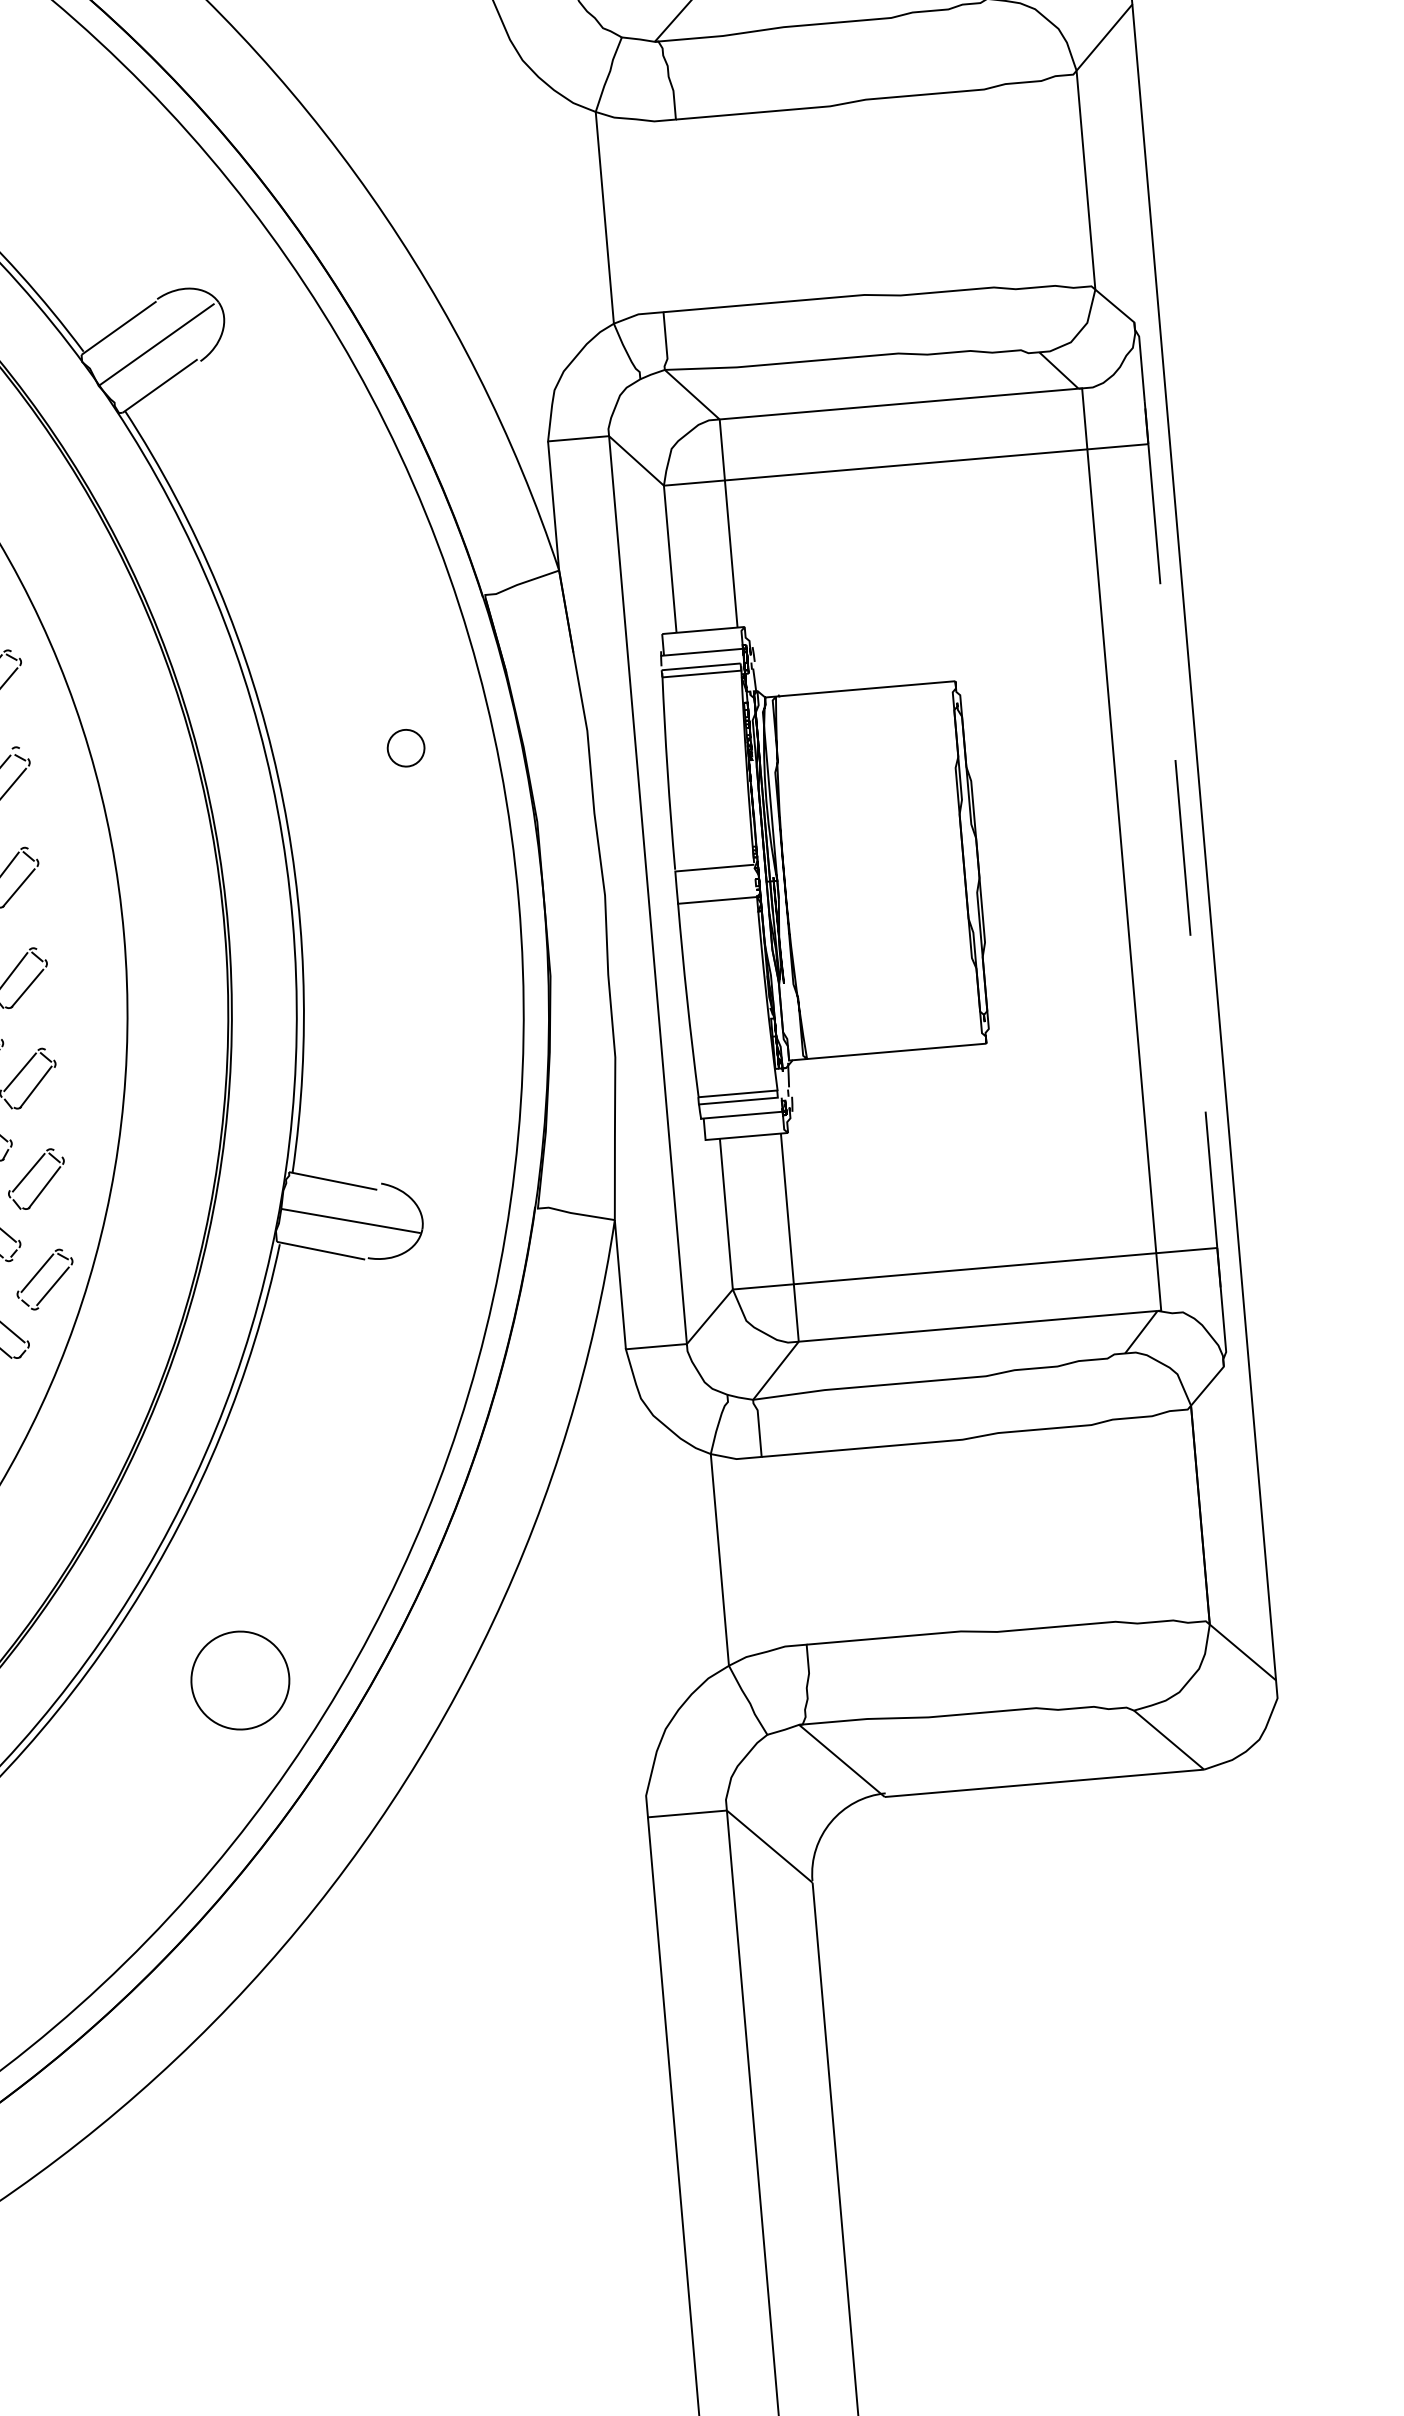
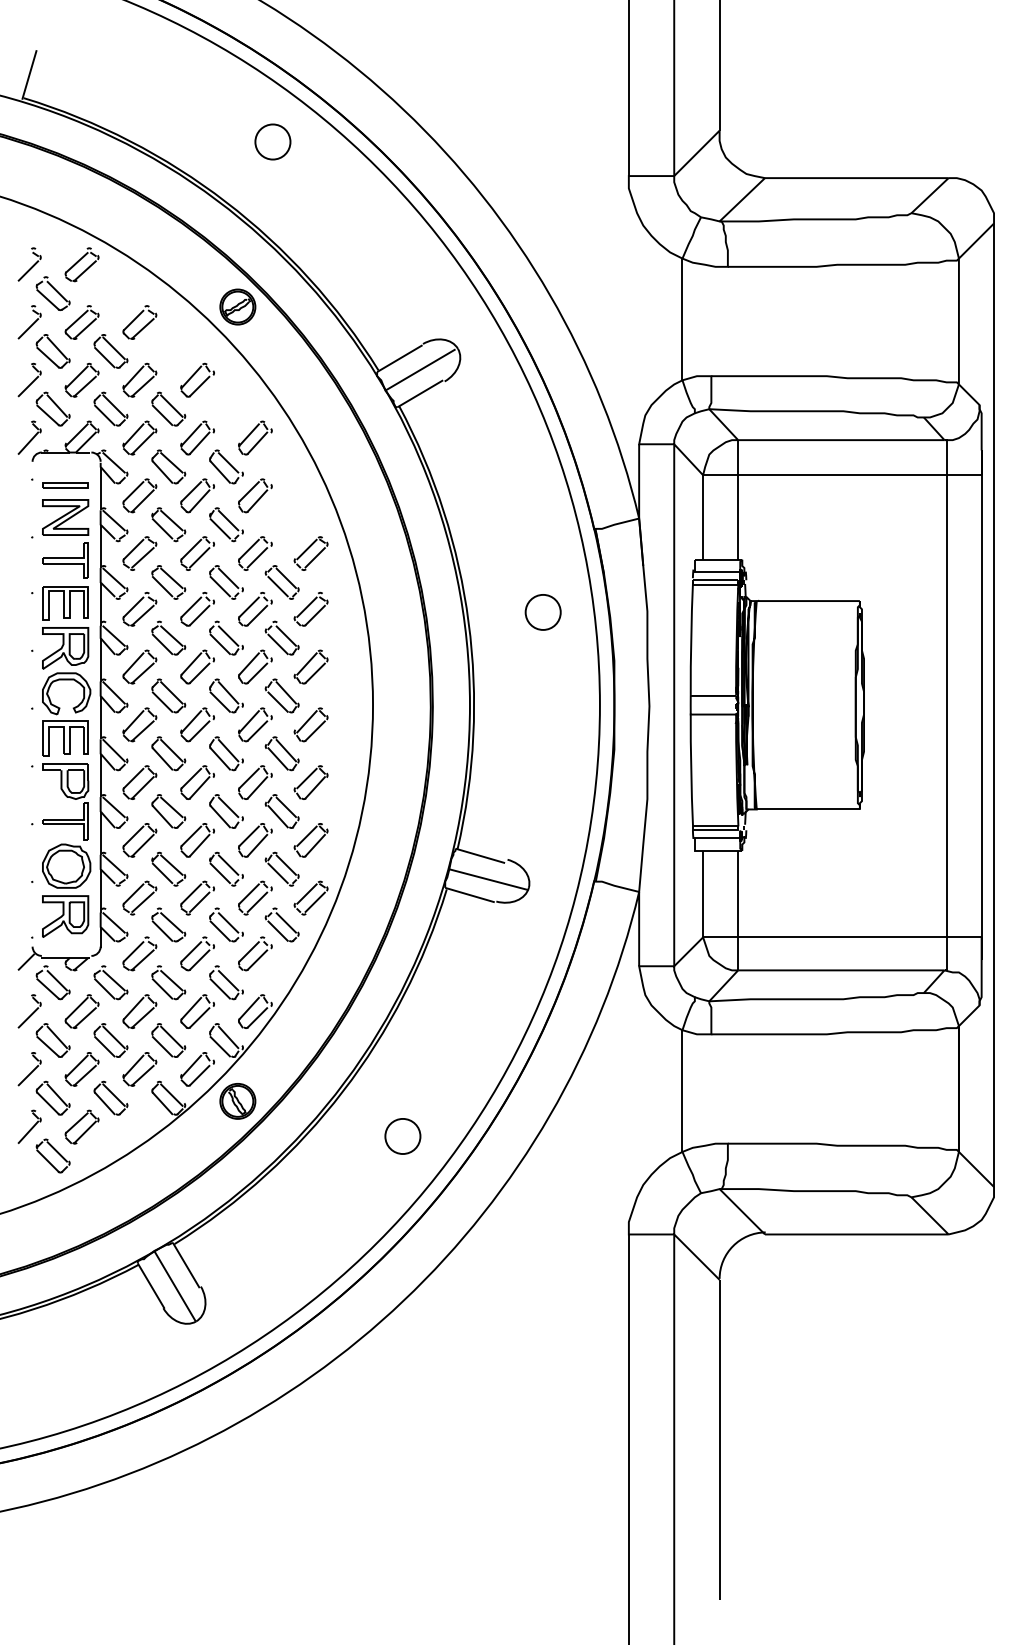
circle: (405, 748) -> (542, 612), size x1.67
line: (1182, 842) -> (981, 704), dashed -> solid
circle: (239, 1678) -> (402, 1135), size x0.62

